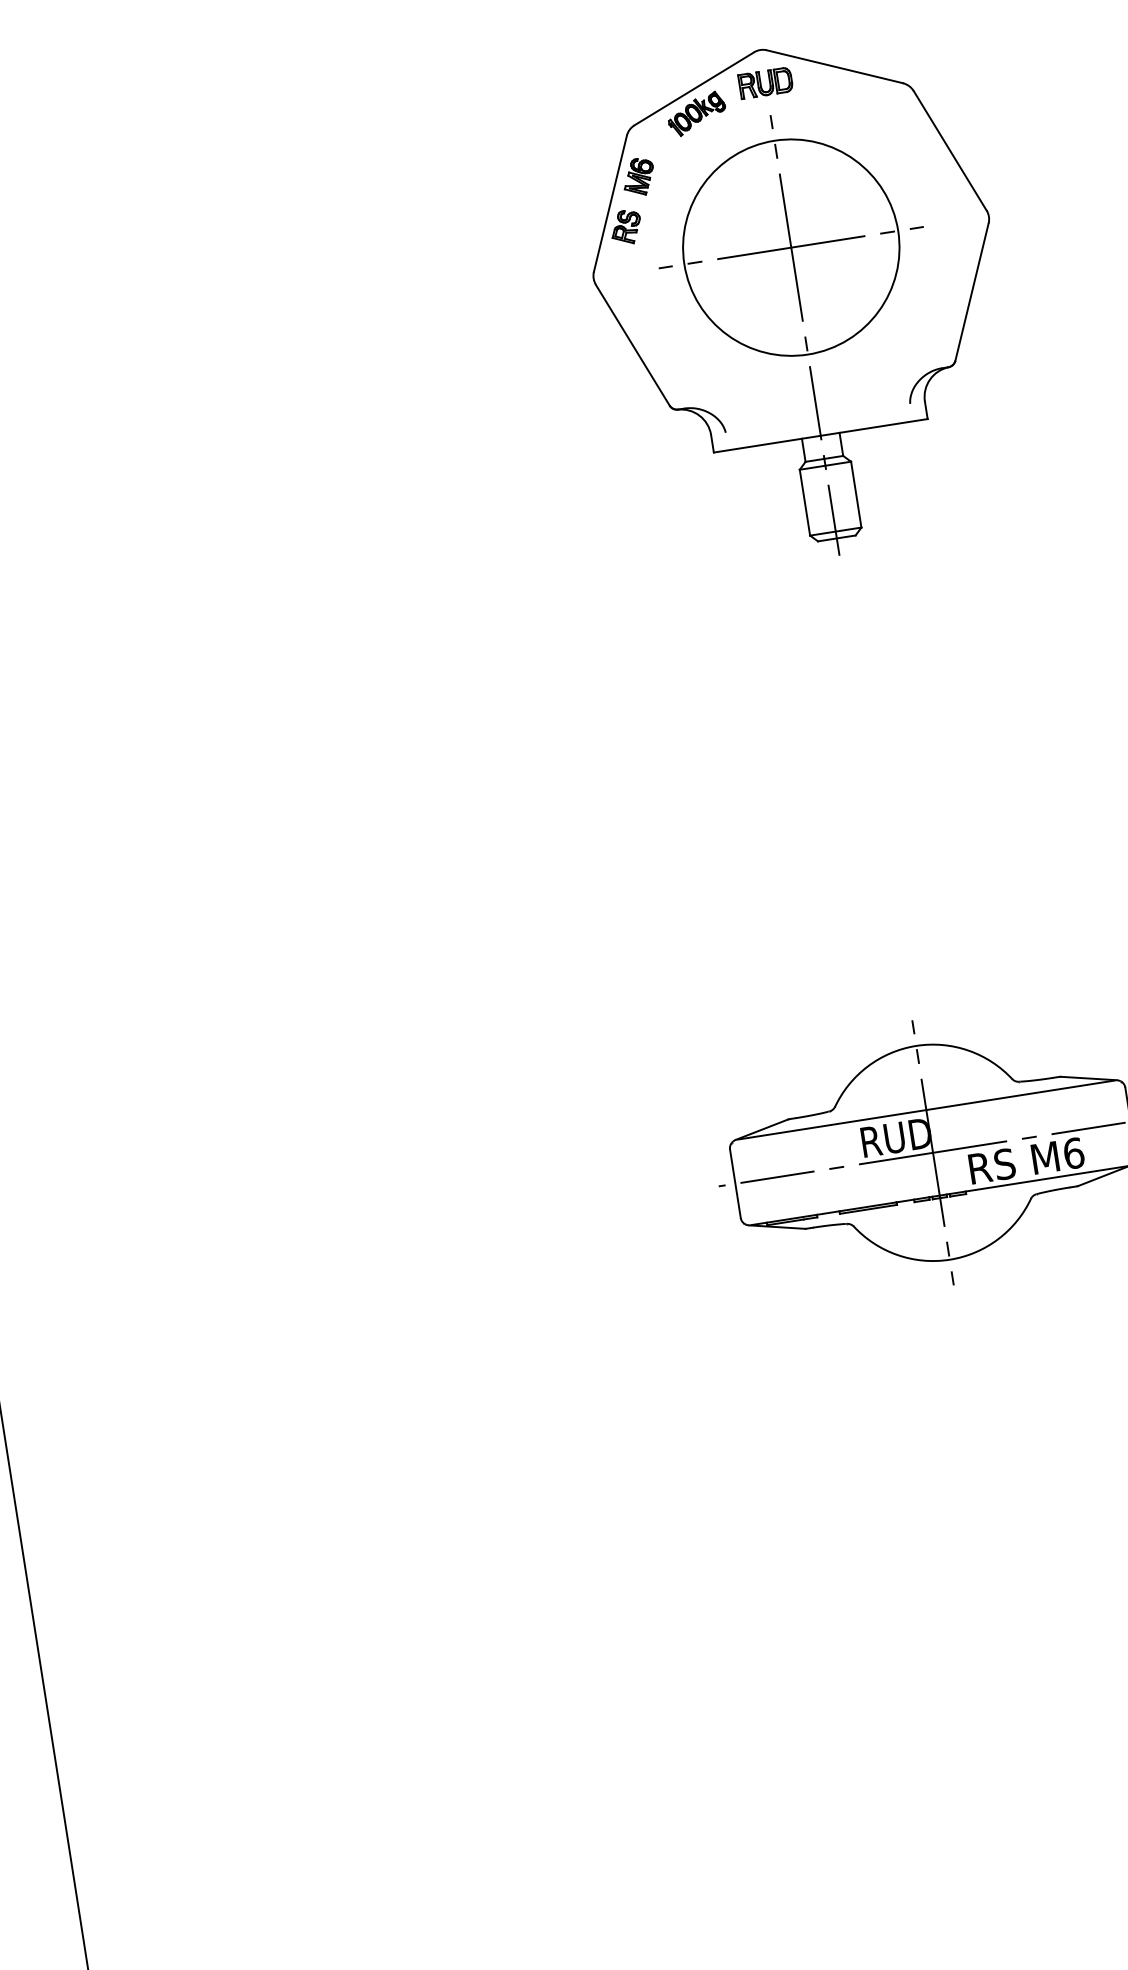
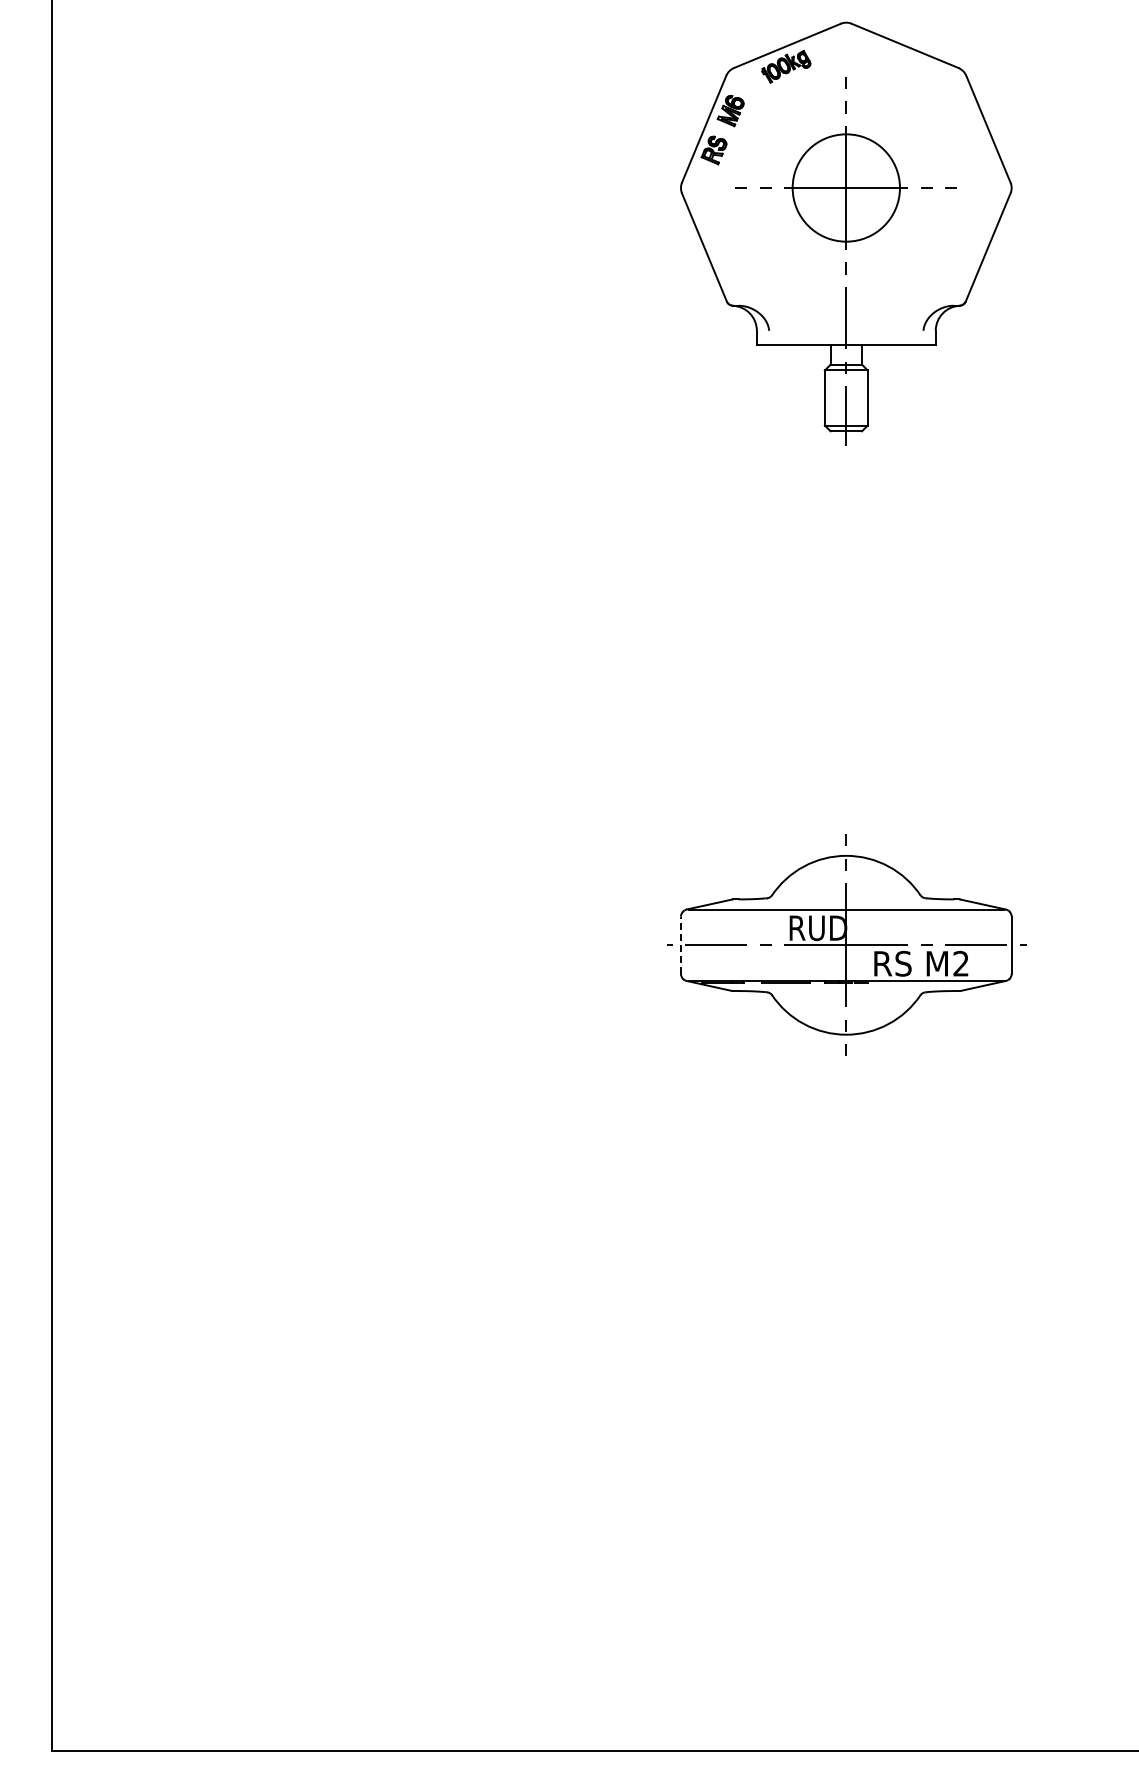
part: (765, 83) -> (846, 50), removed
circle: (790, 247) -> (845, 187), size x0.6
text: (1074, 1153) -> (961, 963), M6 -> M2
line: (734, 1184) -> (680, 945), solid -> dashed

